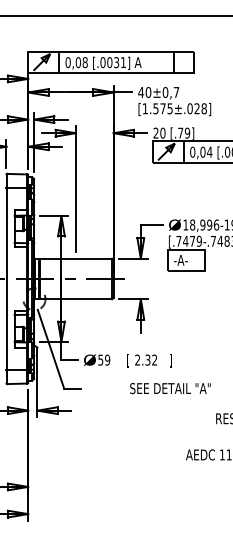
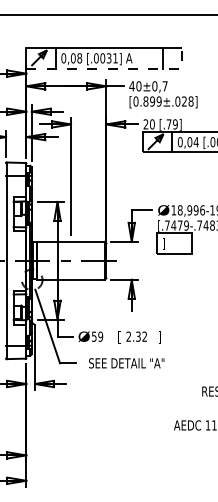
line: (123, 73) -> (115, 68), solid -> dashed
text: (157, 108) -> (147, 101), [1.575±.028] -> [0.899±.028]
text: (180, 260) -> (168, 243), -A- -> ]
text: (170, 388) -> (126, 363), moved

